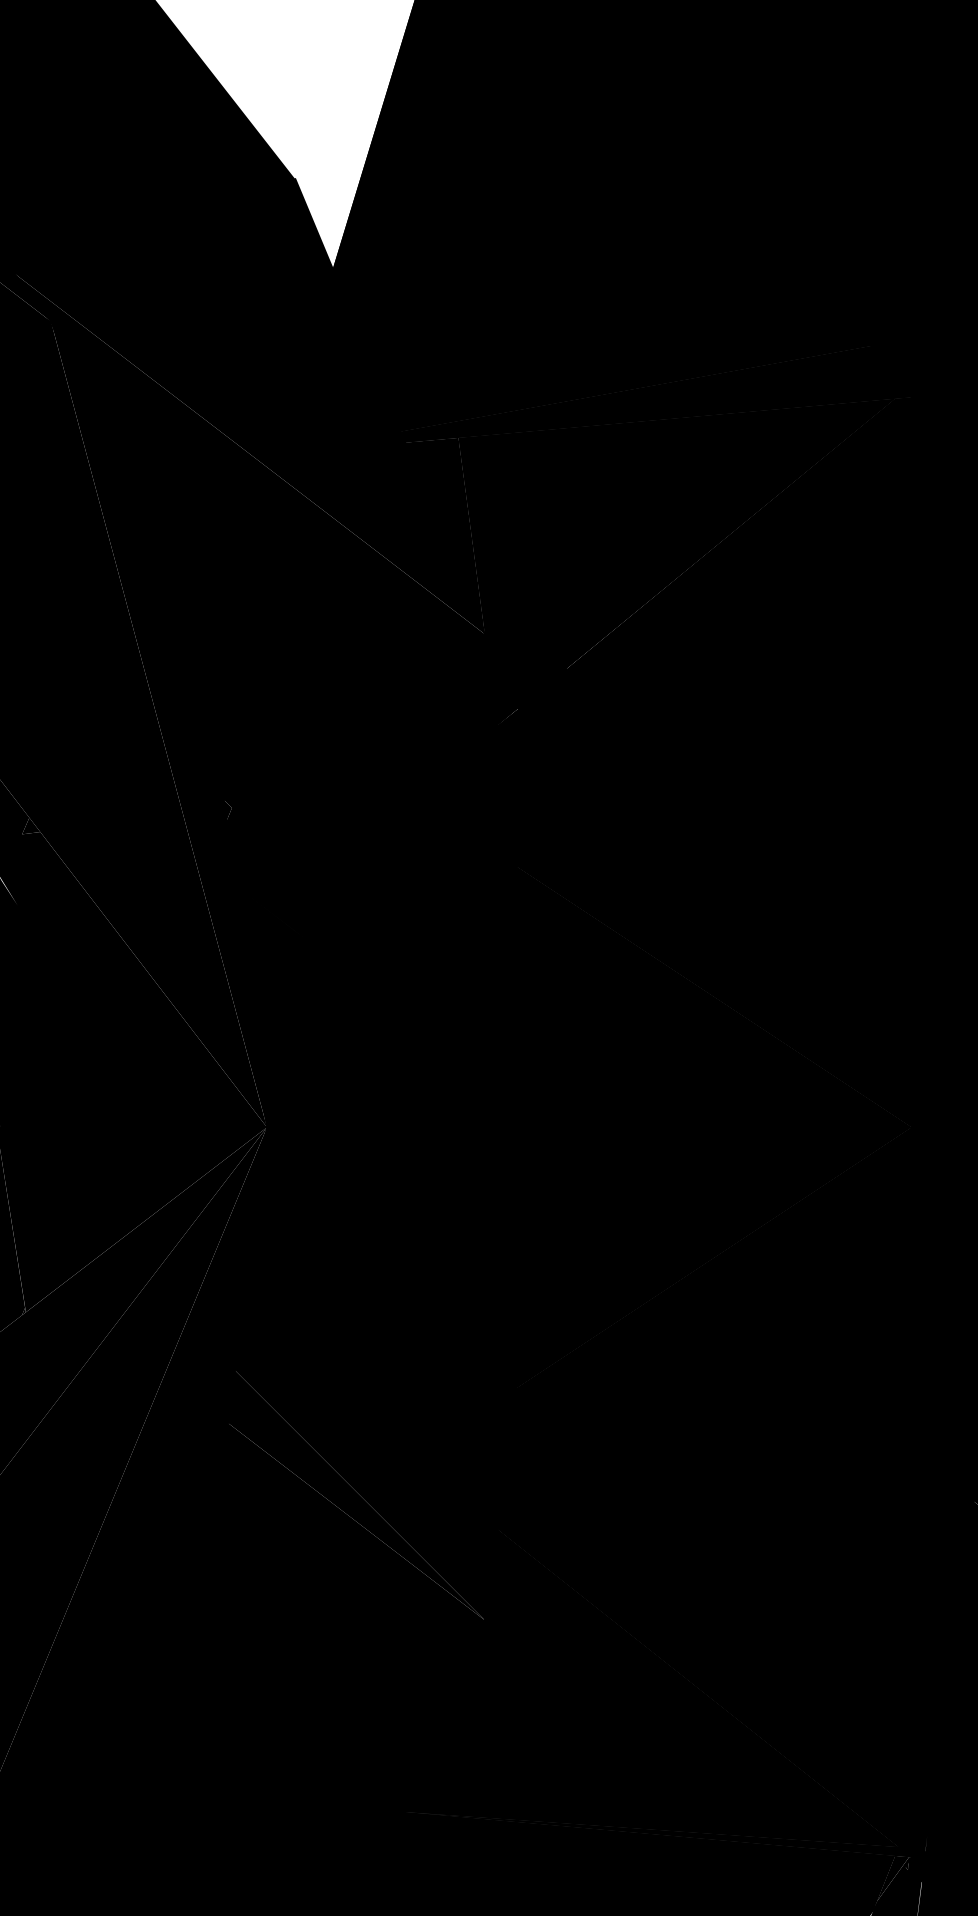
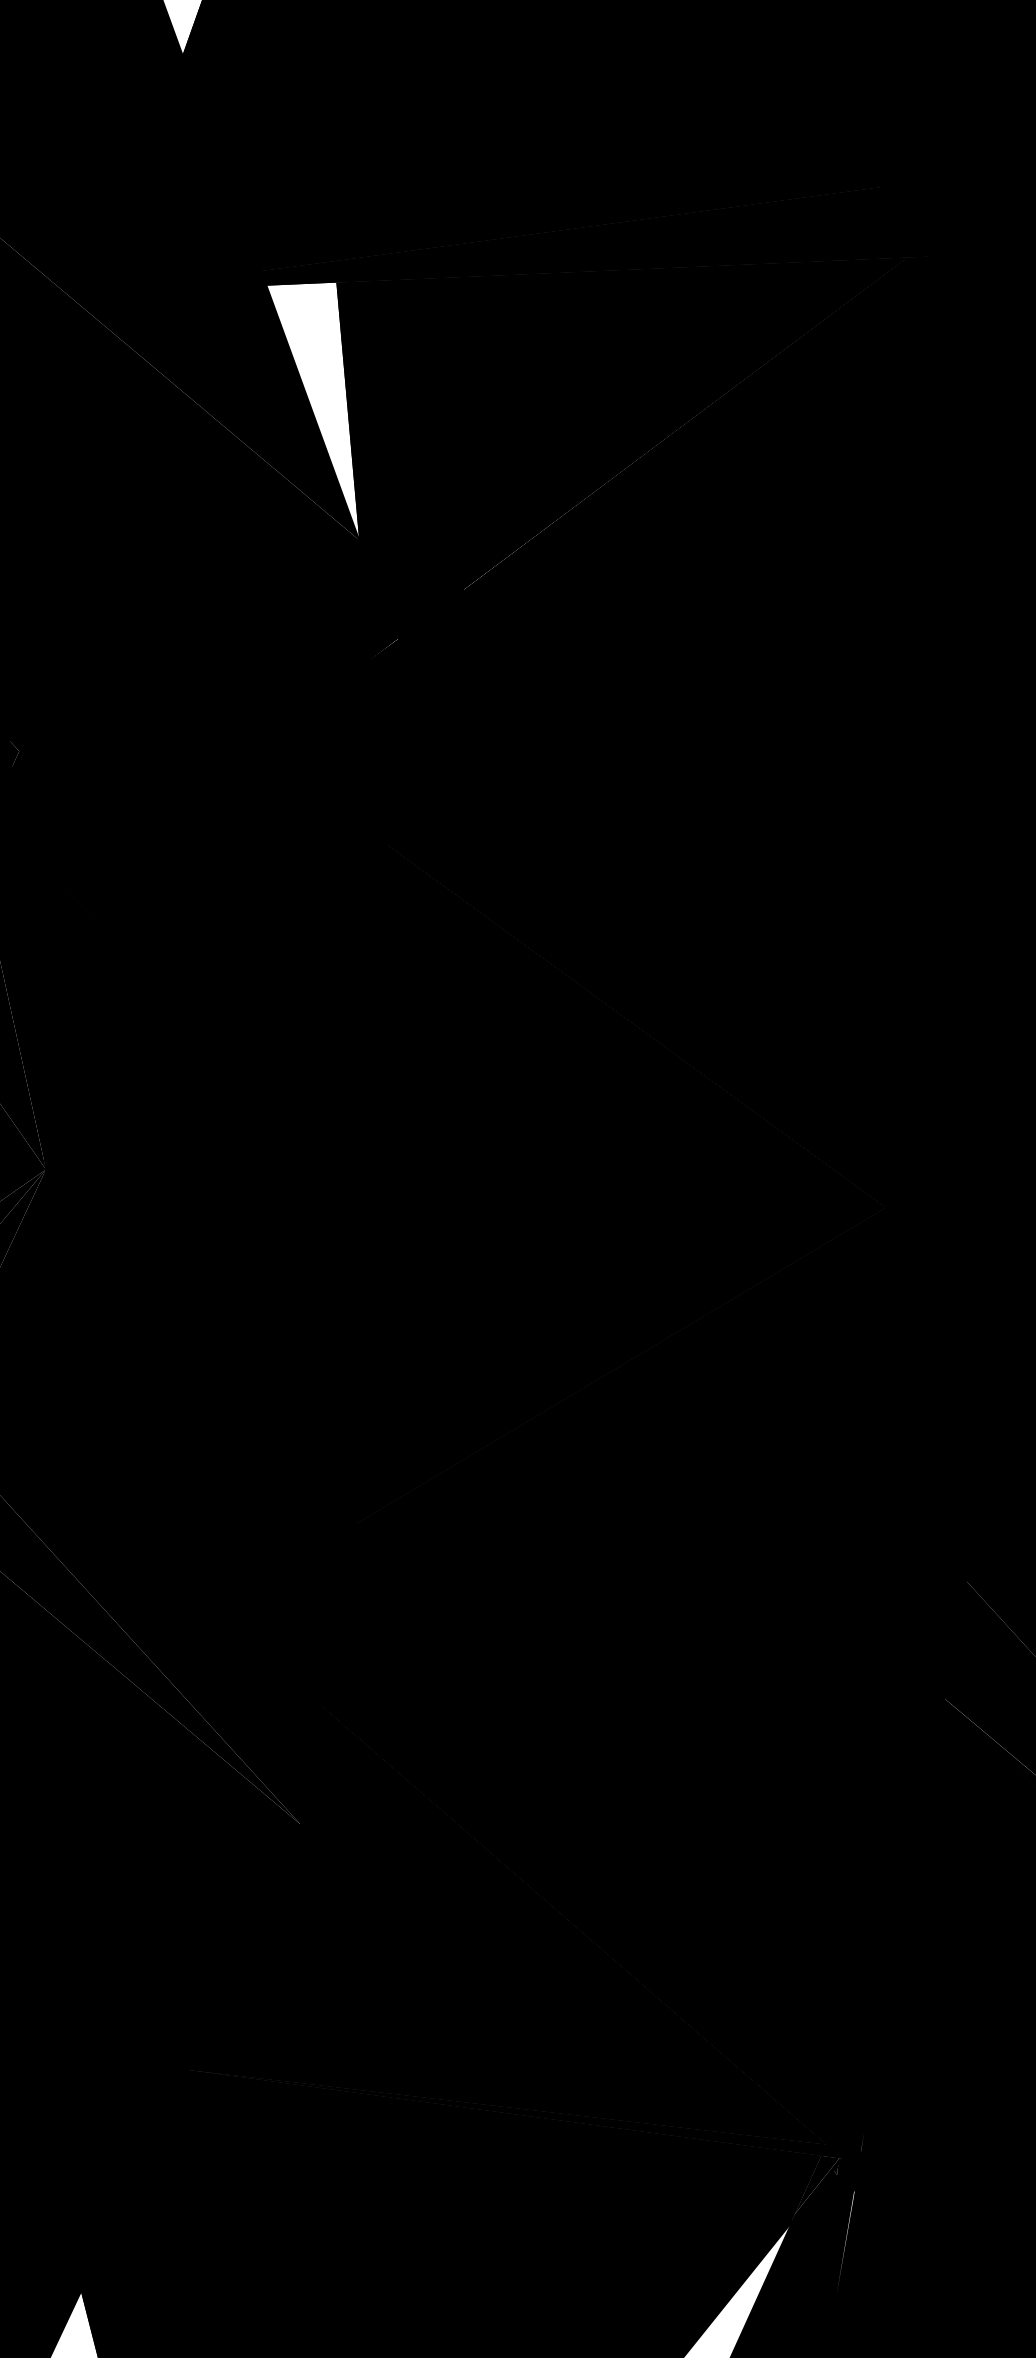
fill: (444, 535) -> (312, 408), removed

